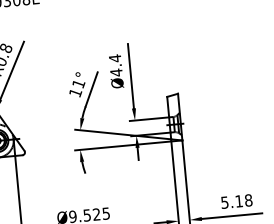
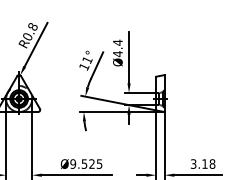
text: (224, 201) -> (193, 163), 5.18 -> 3.18

